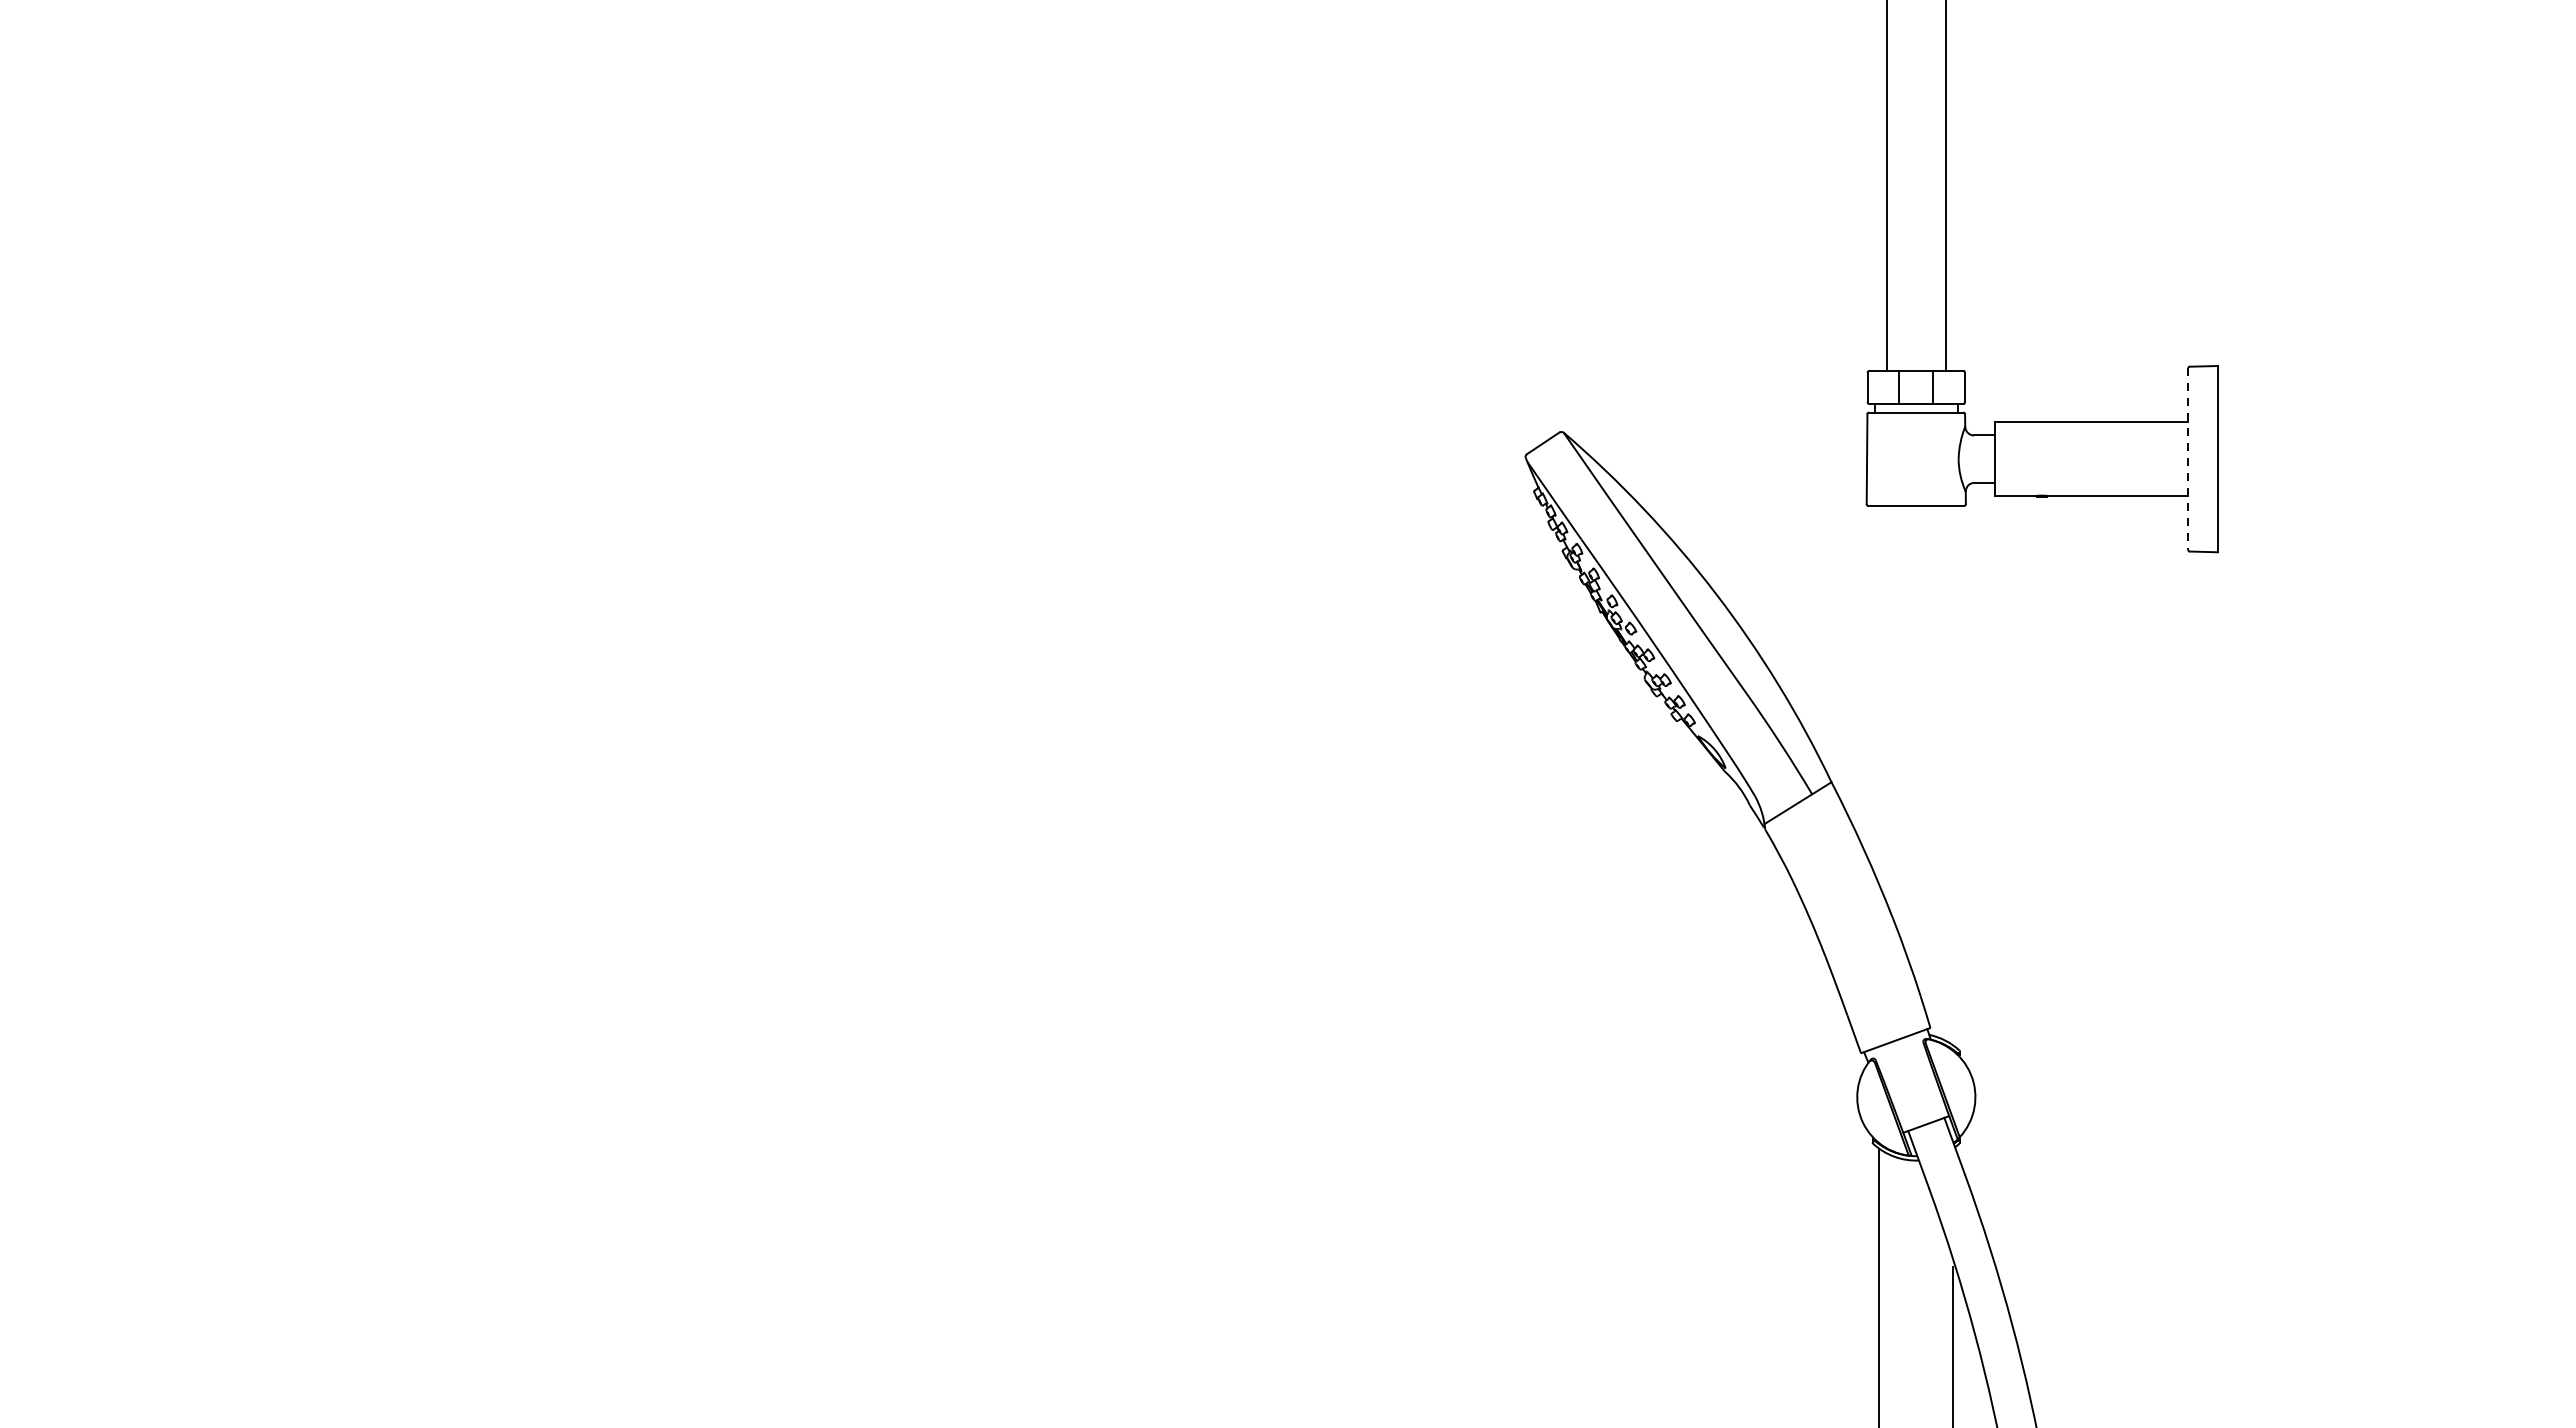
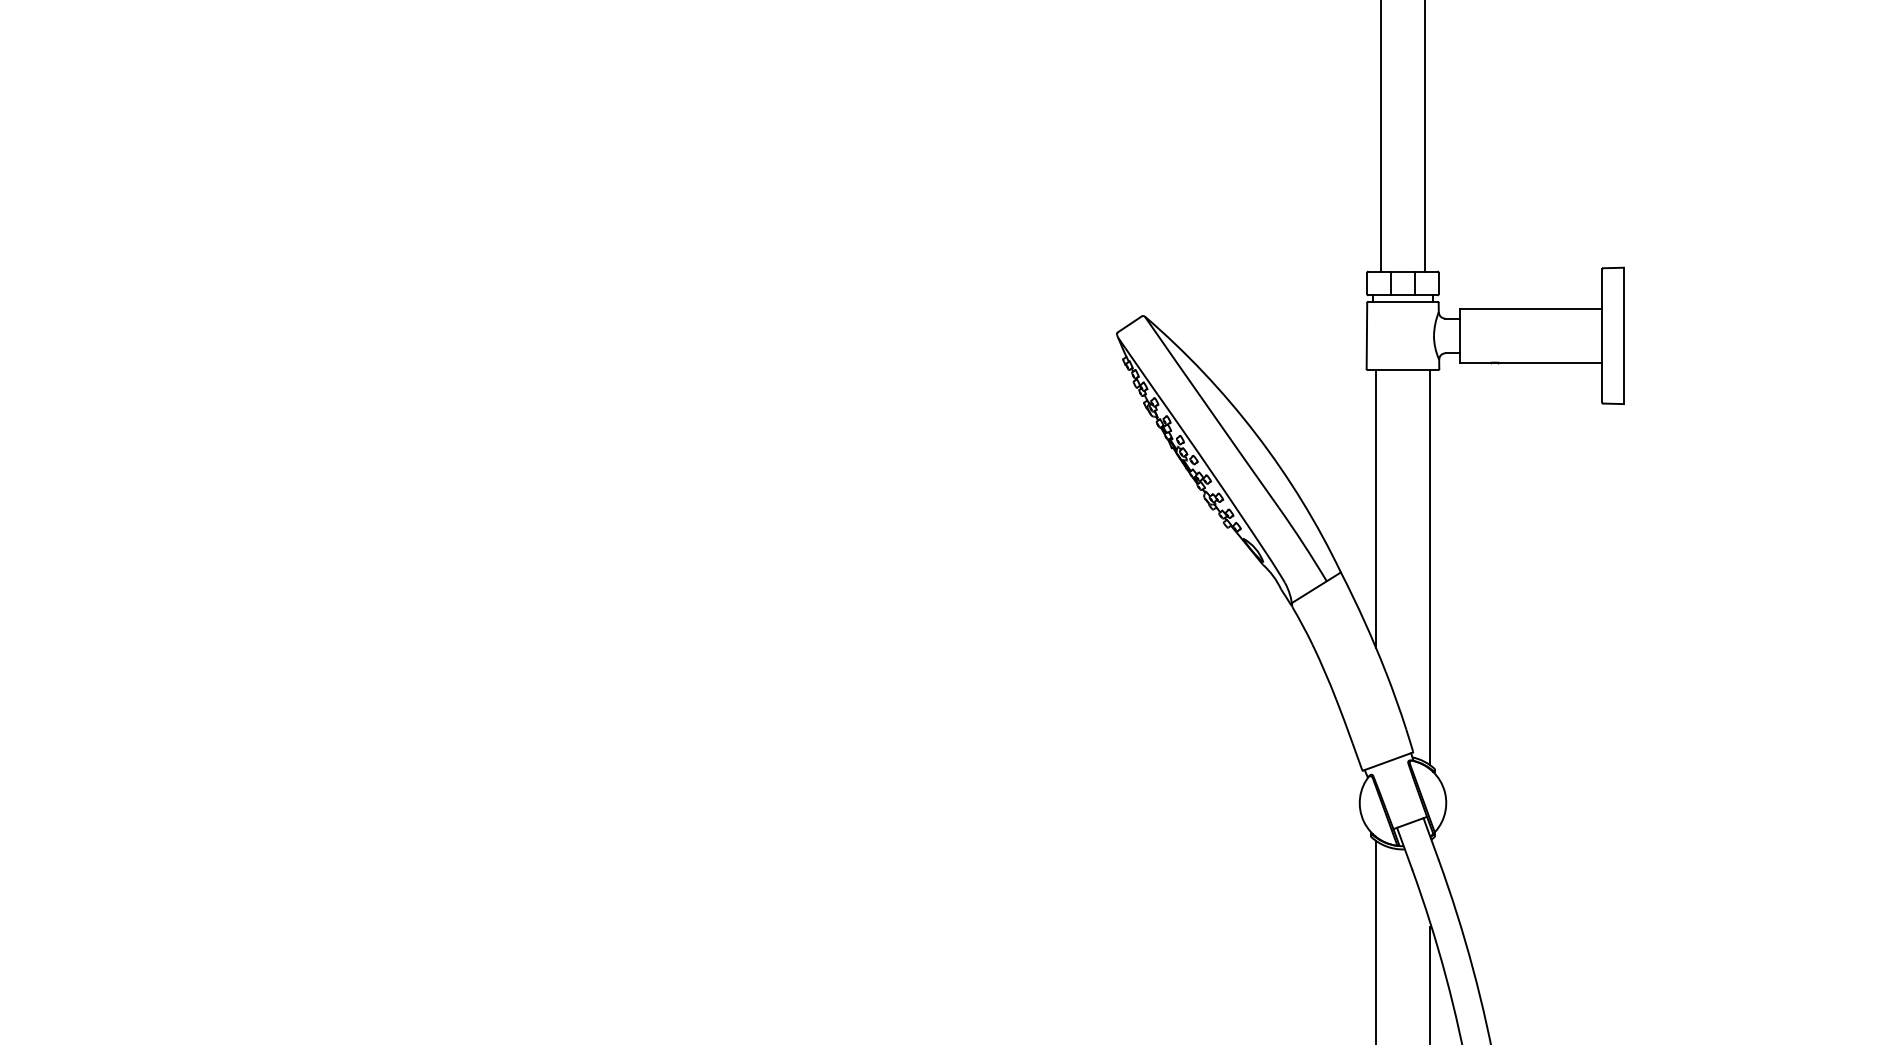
line: (2188, 459) -> (1602, 336), dashed -> solid
line: (1879, 694) -> (1376, 508), added
line: (1953, 775) -> (1430, 567), added

